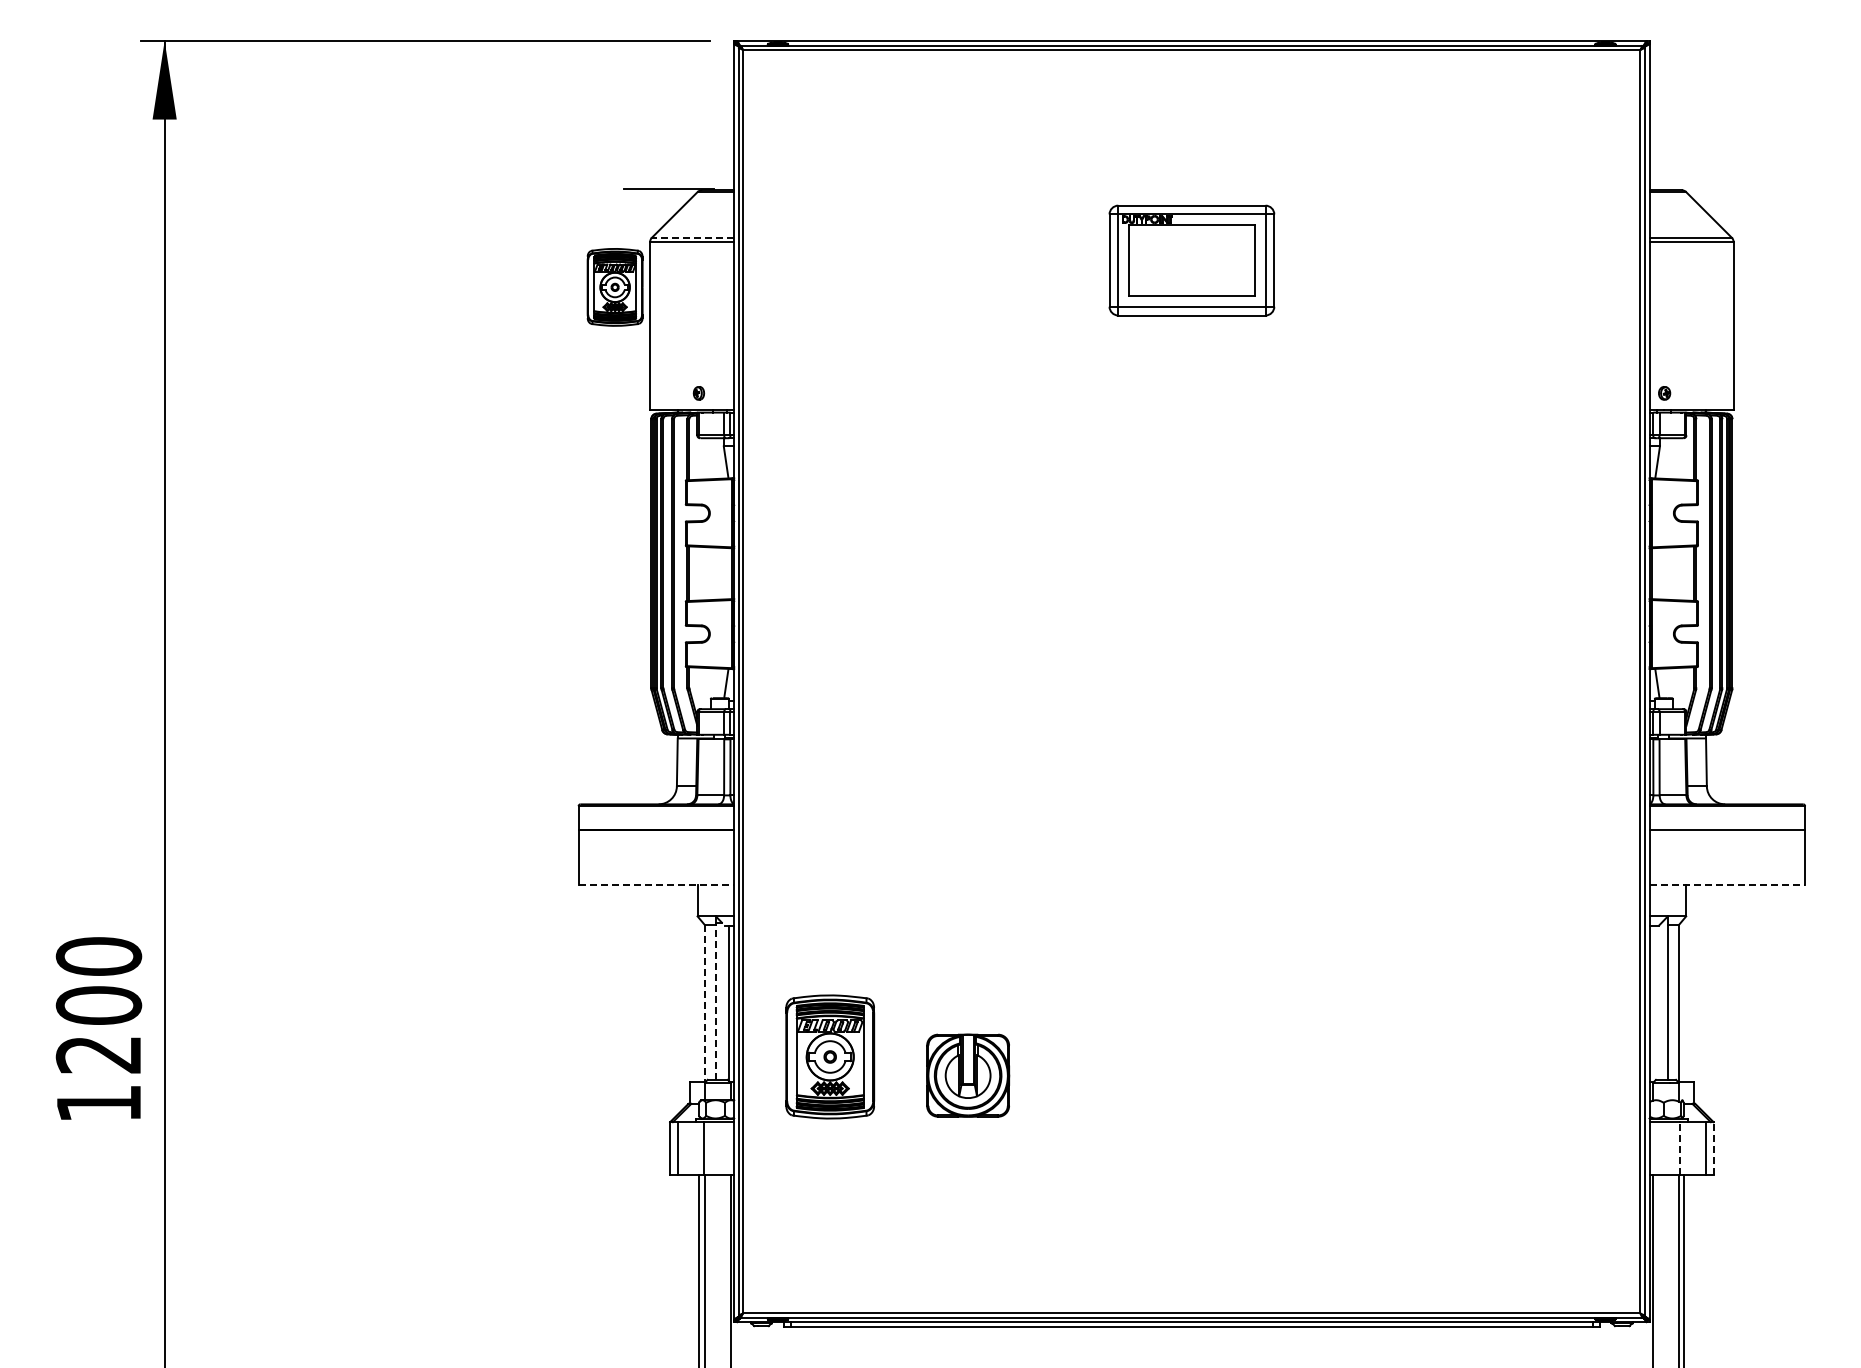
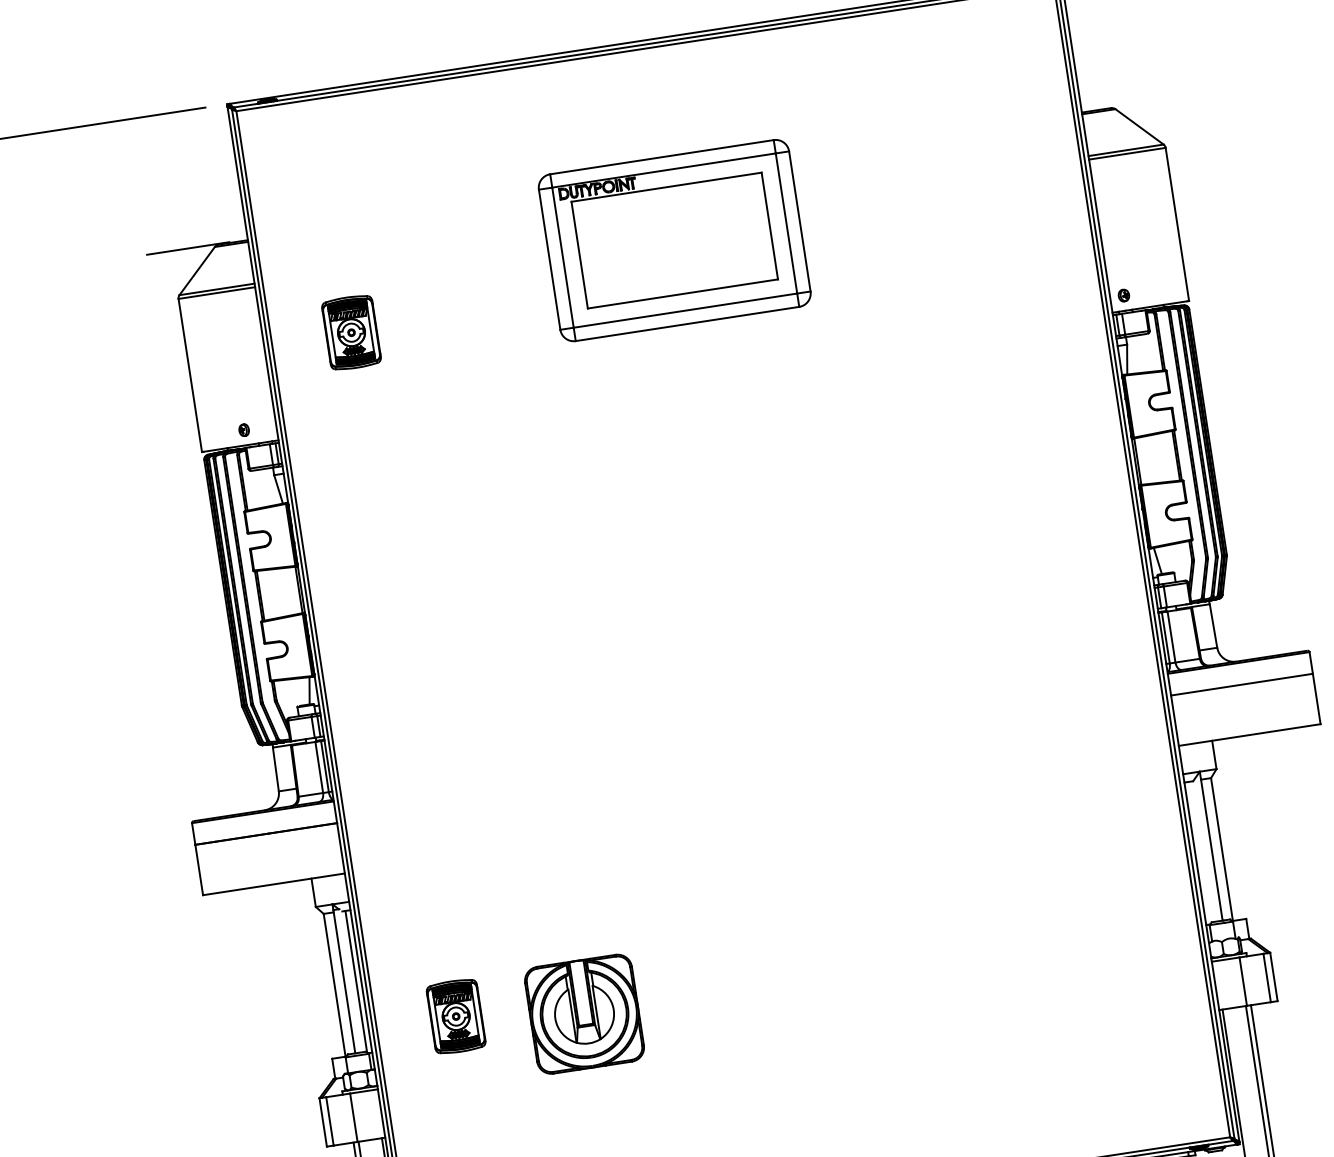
line: (692, 237) -> (216, 289), dashed -> solid
part: (1191, 260) -> (674, 240), size x1.67
part: (614, 287) -> (350, 332), moved
line: (656, 885) -> (274, 884), dashed -> solid
line: (1727, 885) -> (1249, 735), dashed -> solid
line: (715, 1001) -> (344, 982), dashed -> solid
line: (704, 1004) -> (334, 986), dashed -> solid
part: (829, 1056) -> (455, 1016), size x0.62
part: (967, 1075) -> (583, 1014), size x1.43
line: (1679, 1148) -> (1242, 981), dashed -> solid
line: (1713, 1148) -> (1273, 976), dashed -> solid

